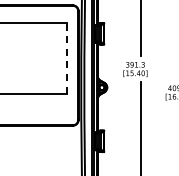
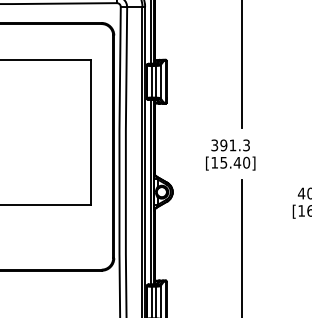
line: (67, 58) -> (91, 132), dashed -> solid

